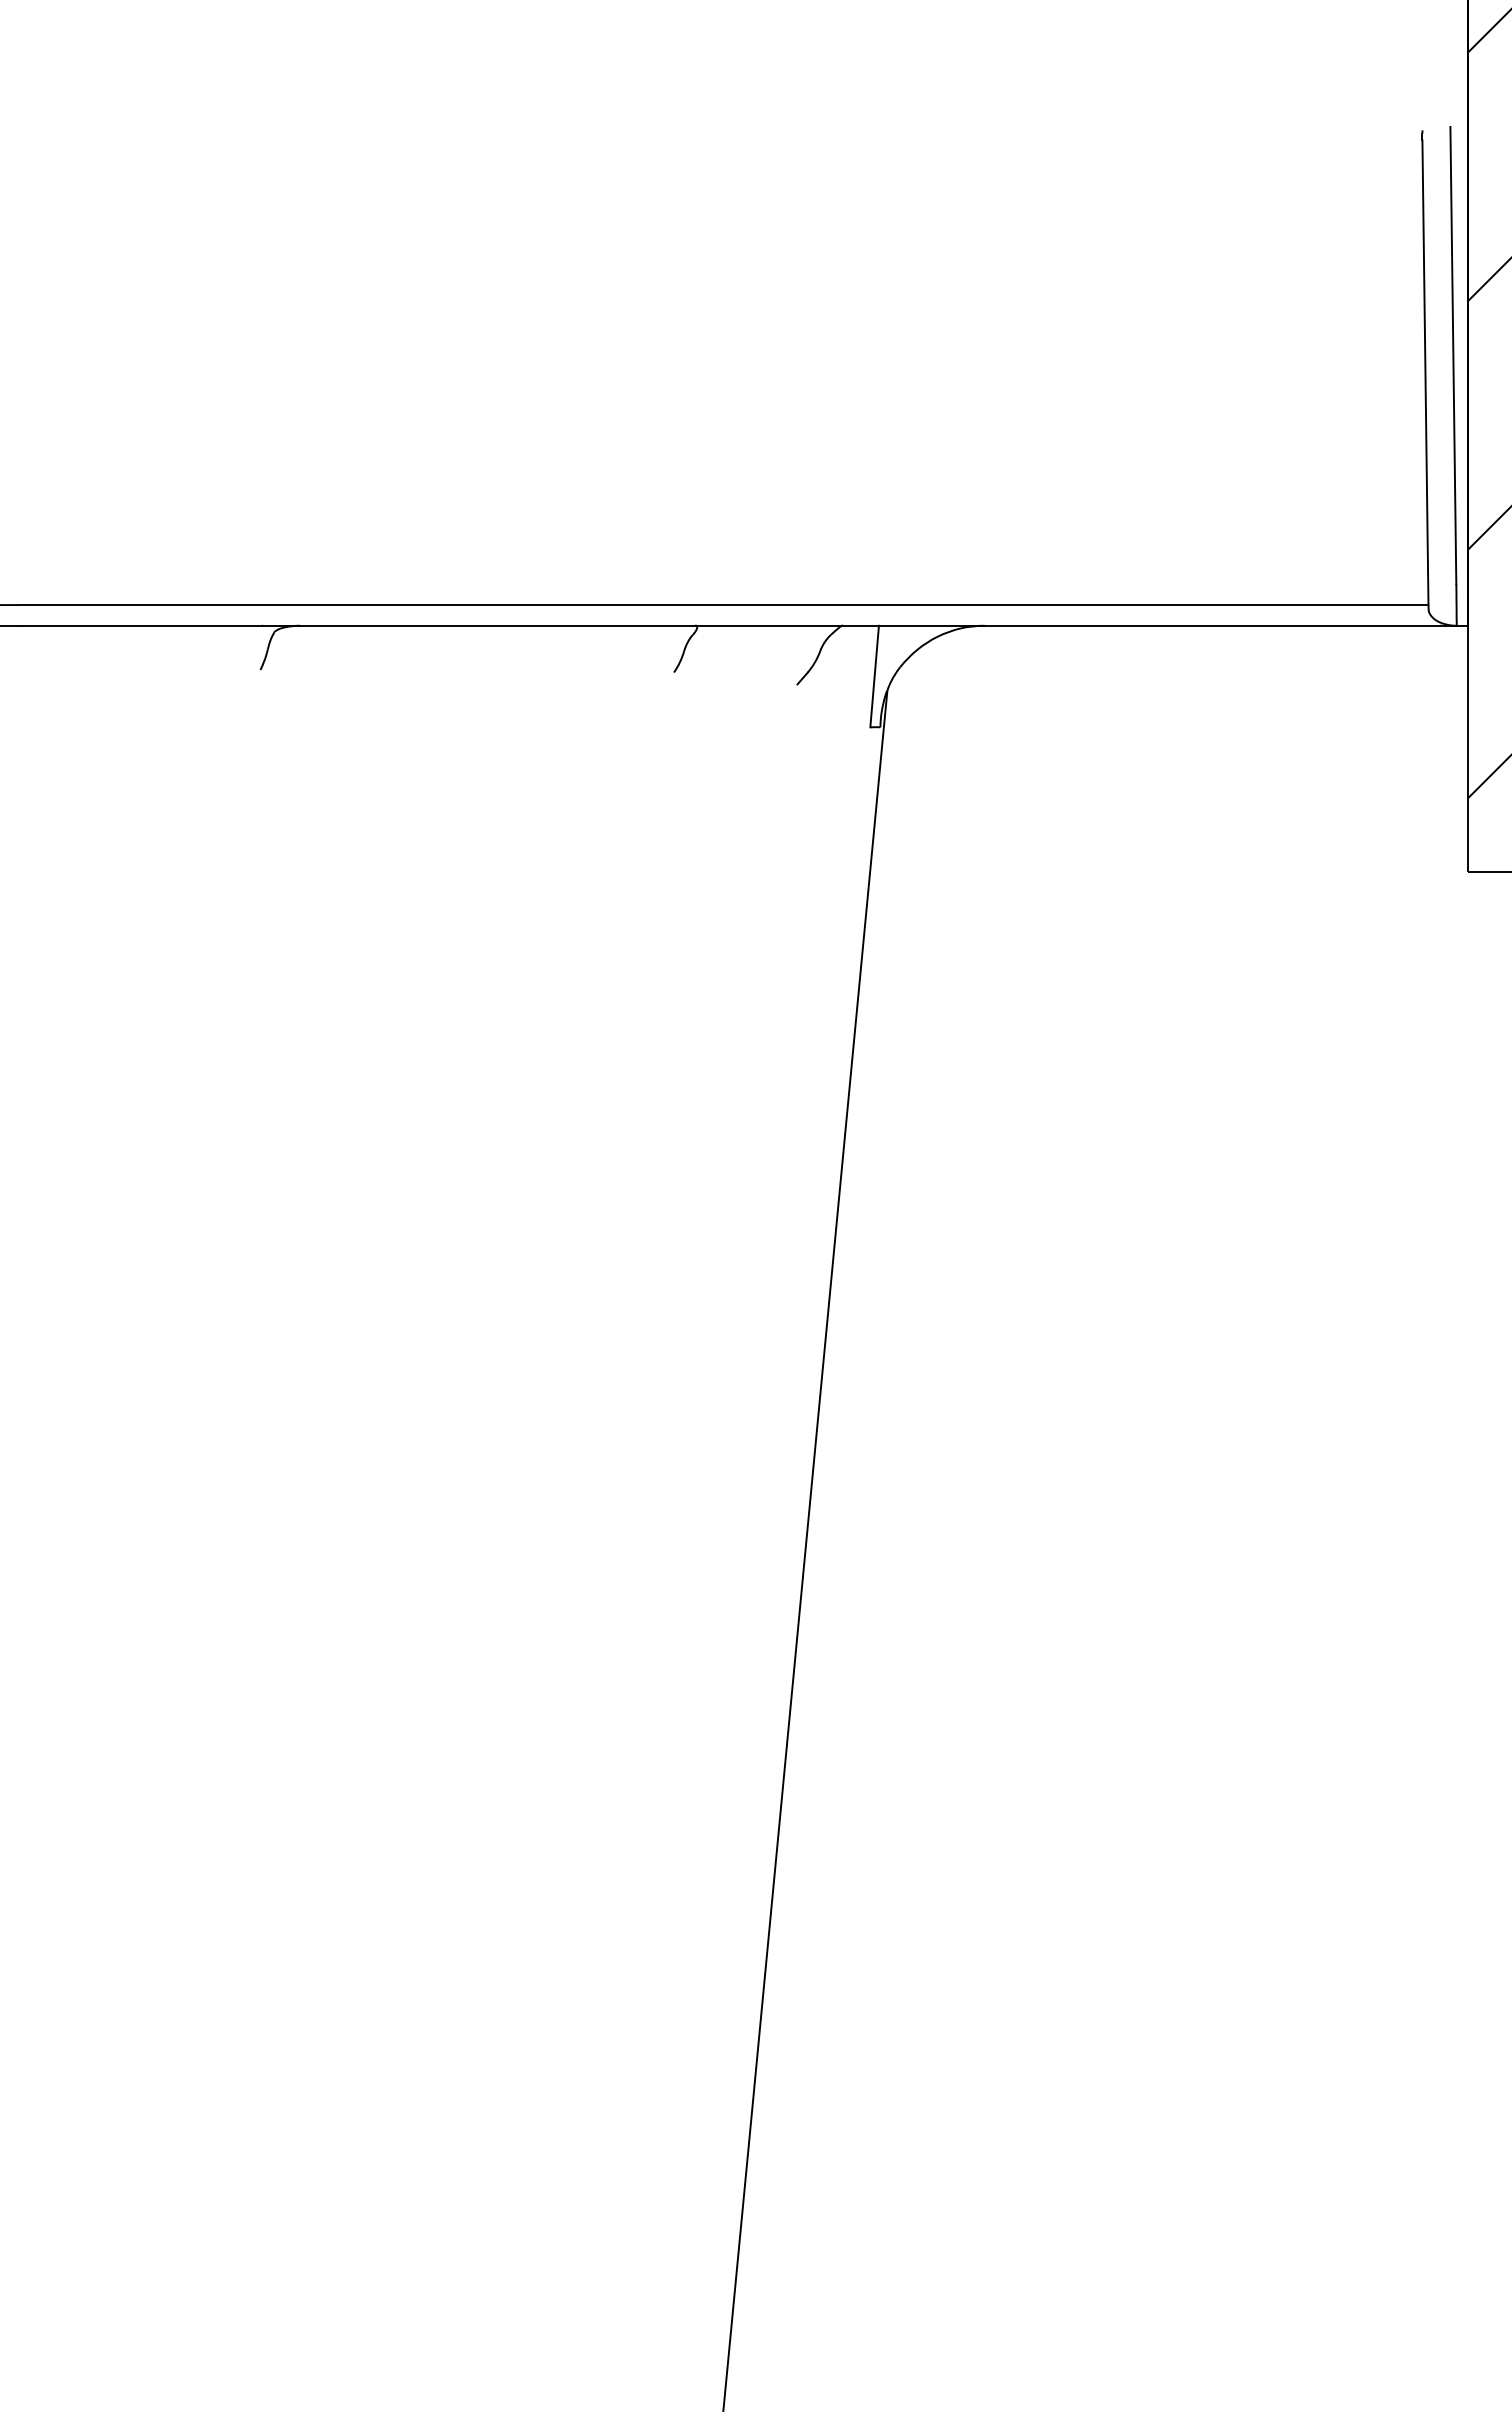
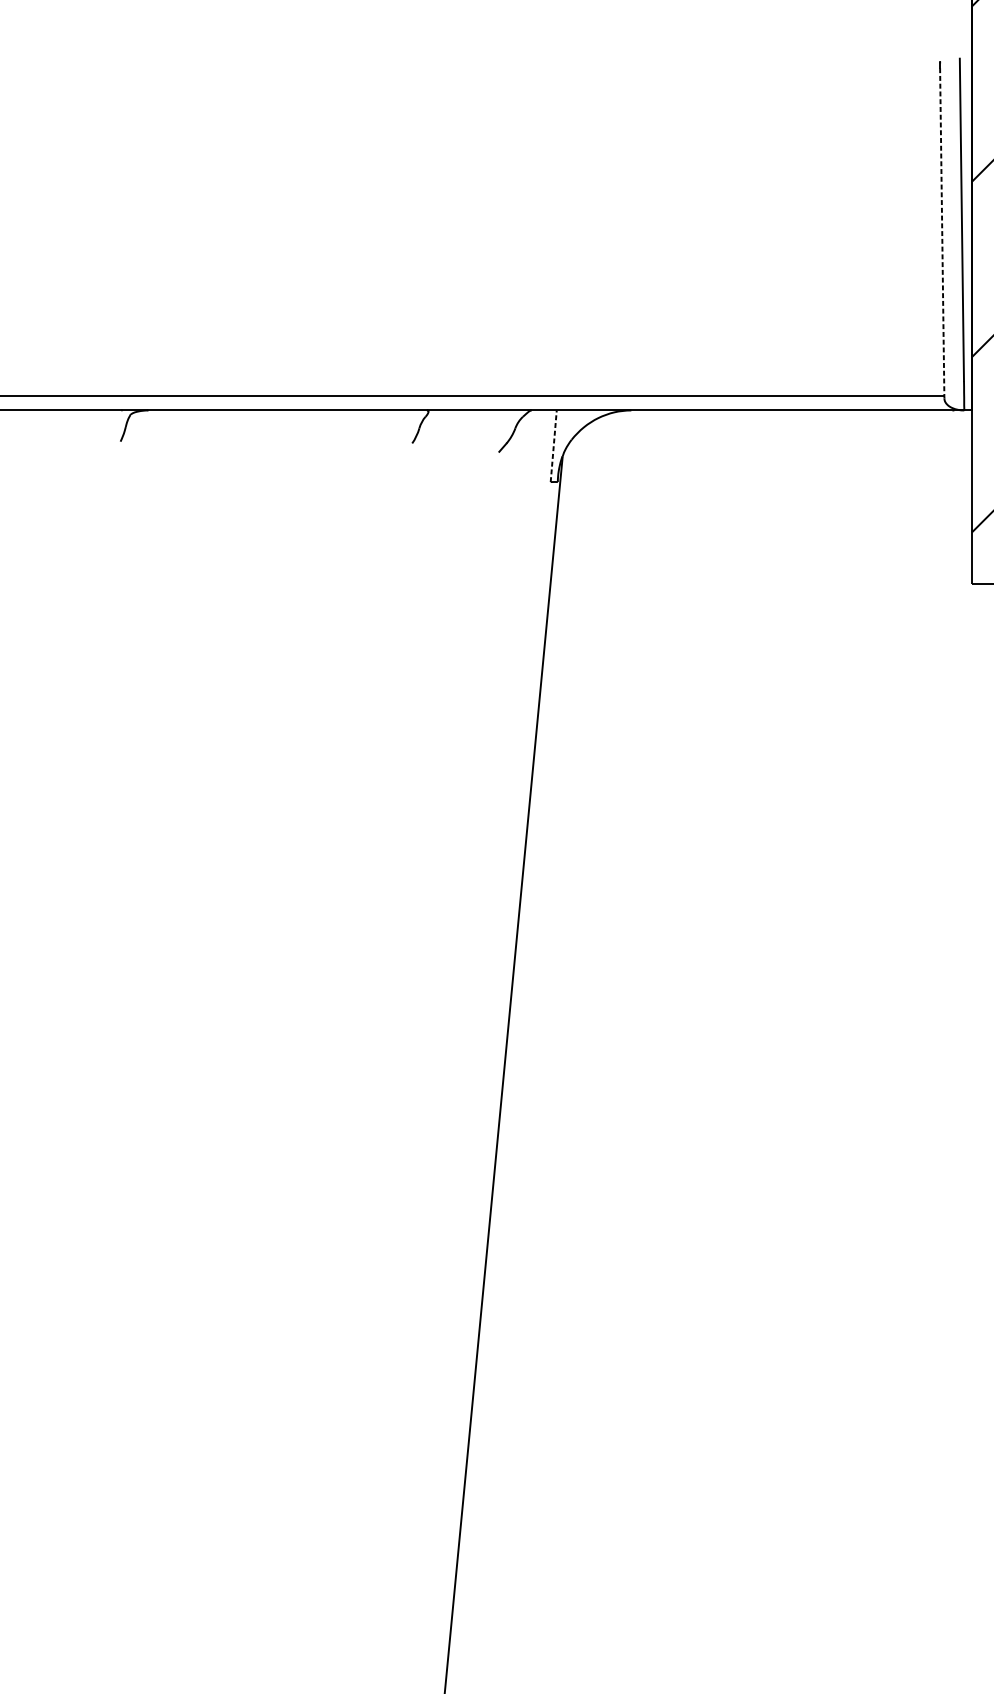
line: (1425, 373) -> (942, 232), solid -> dashed
line: (874, 676) -> (553, 446), solid -> dashed

